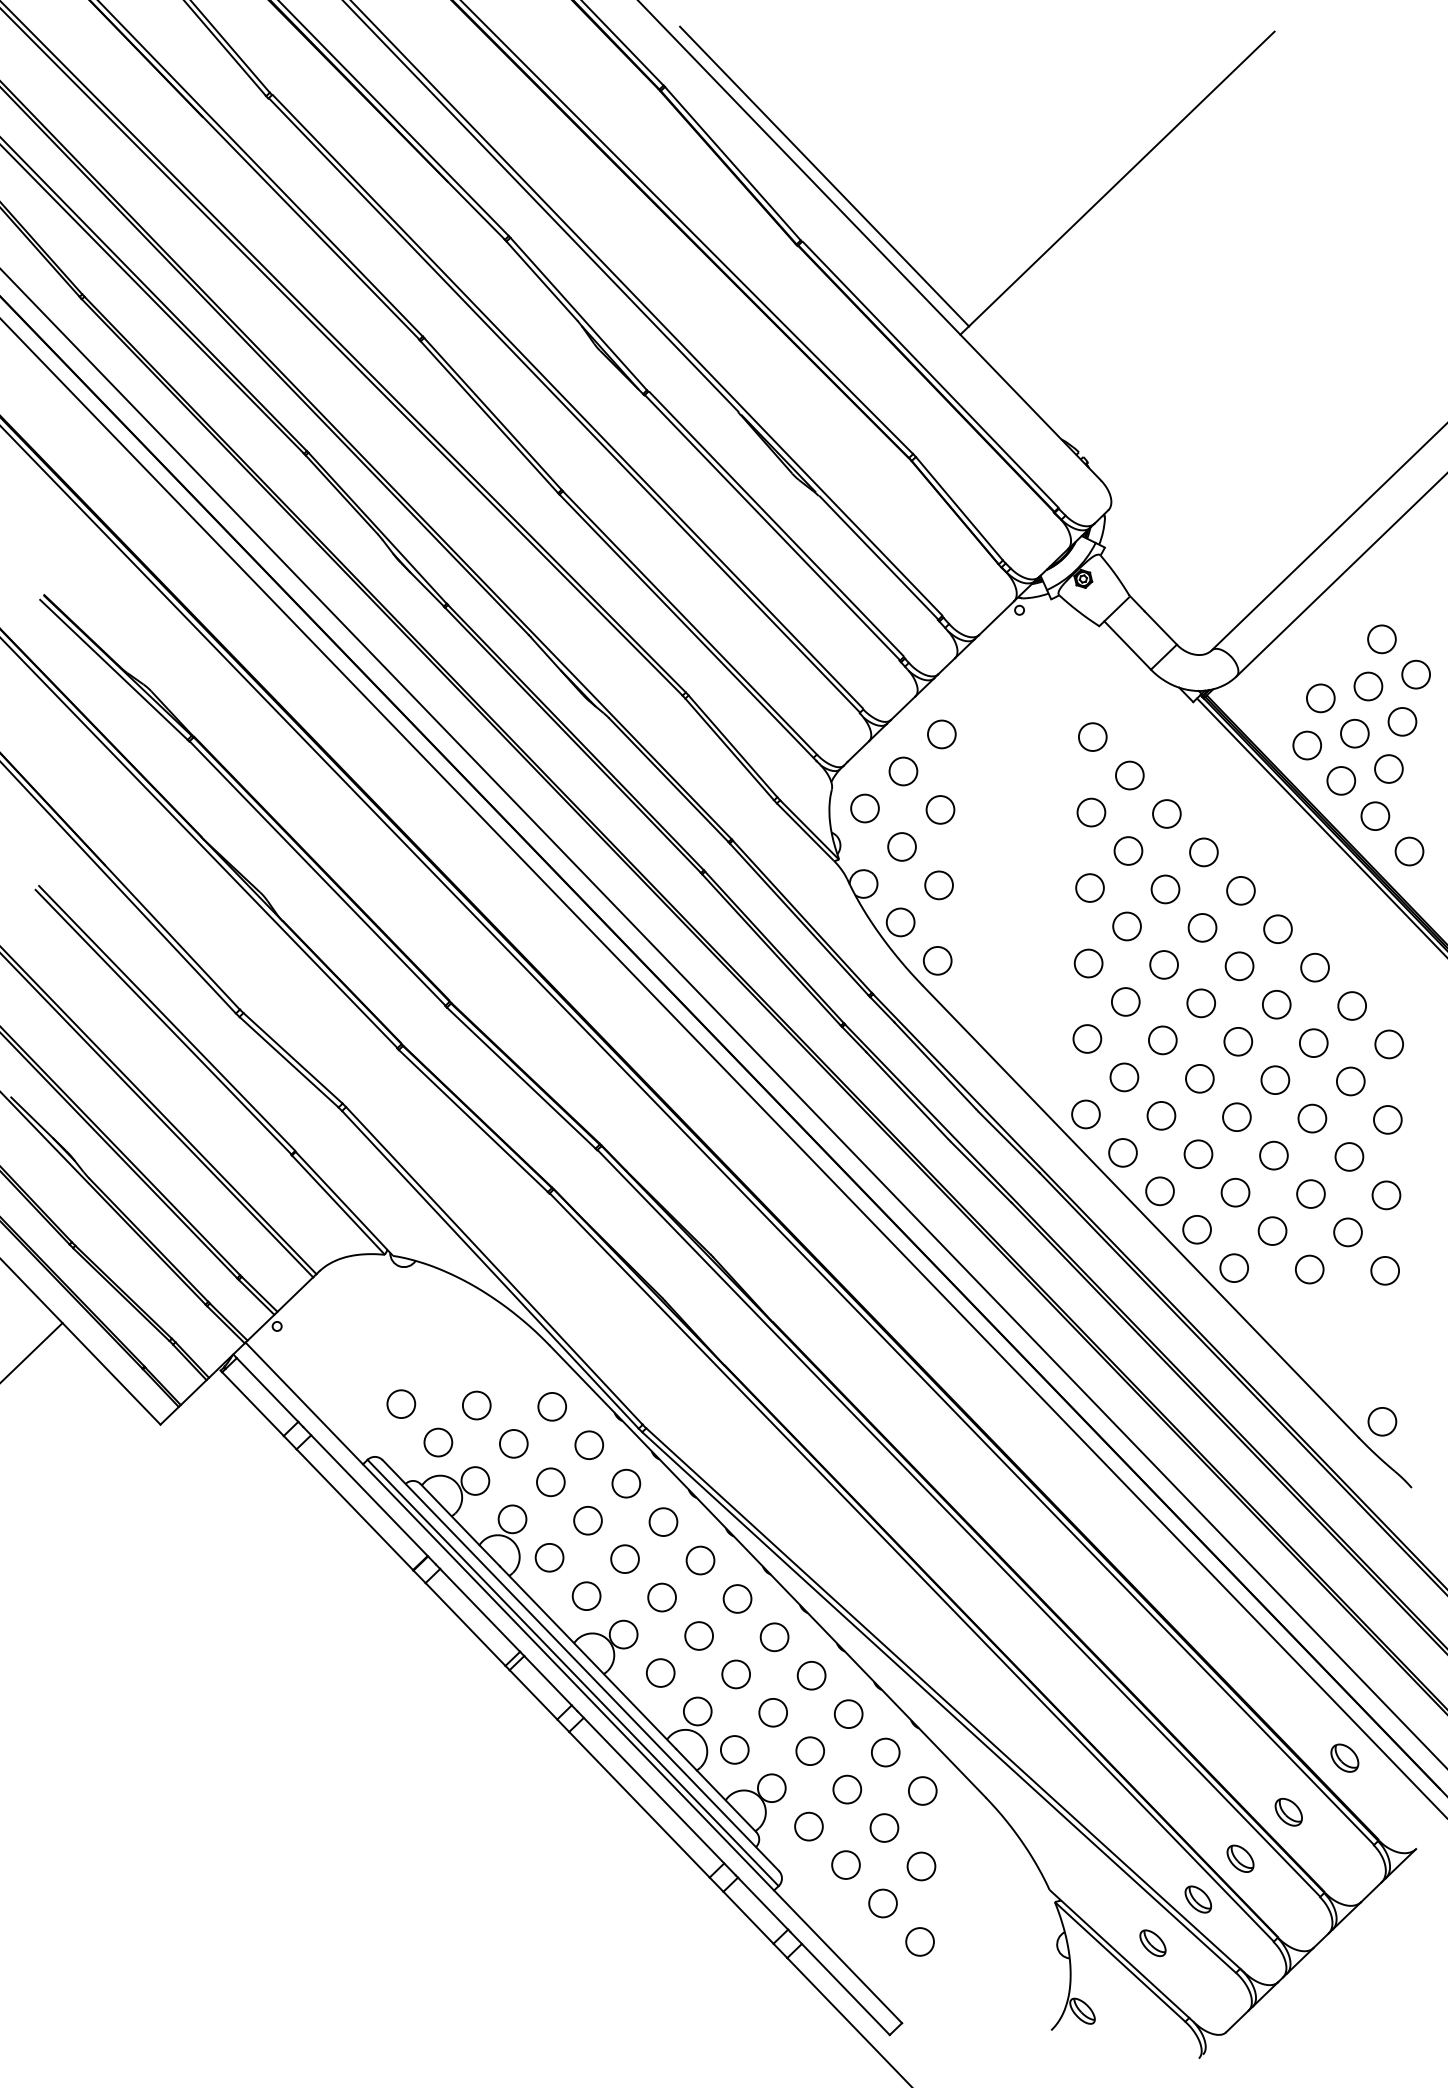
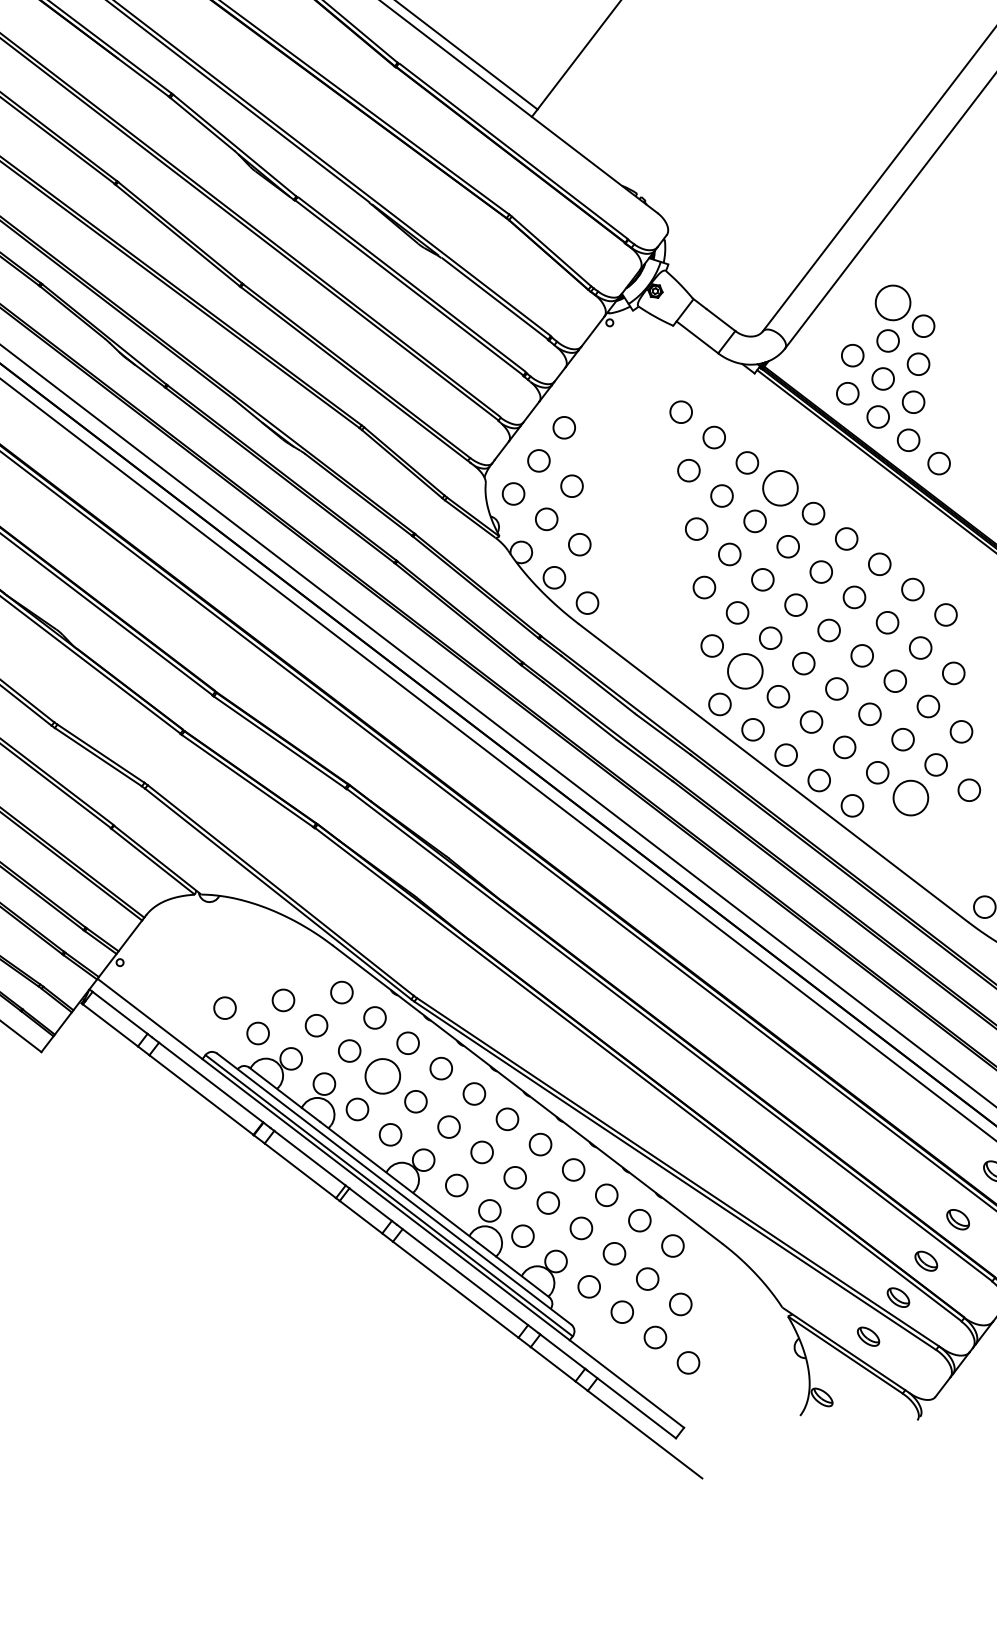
circle: (1381, 639) -> (892, 303), size x1.6
circle: (1203, 852) -> (780, 488), size x1.6
circle: (1124, 1077) -> (745, 671), size x1.6
circle: (1309, 1269) -> (910, 798), size x1.6
circle: (587, 1520) -> (382, 1076), size x1.6

